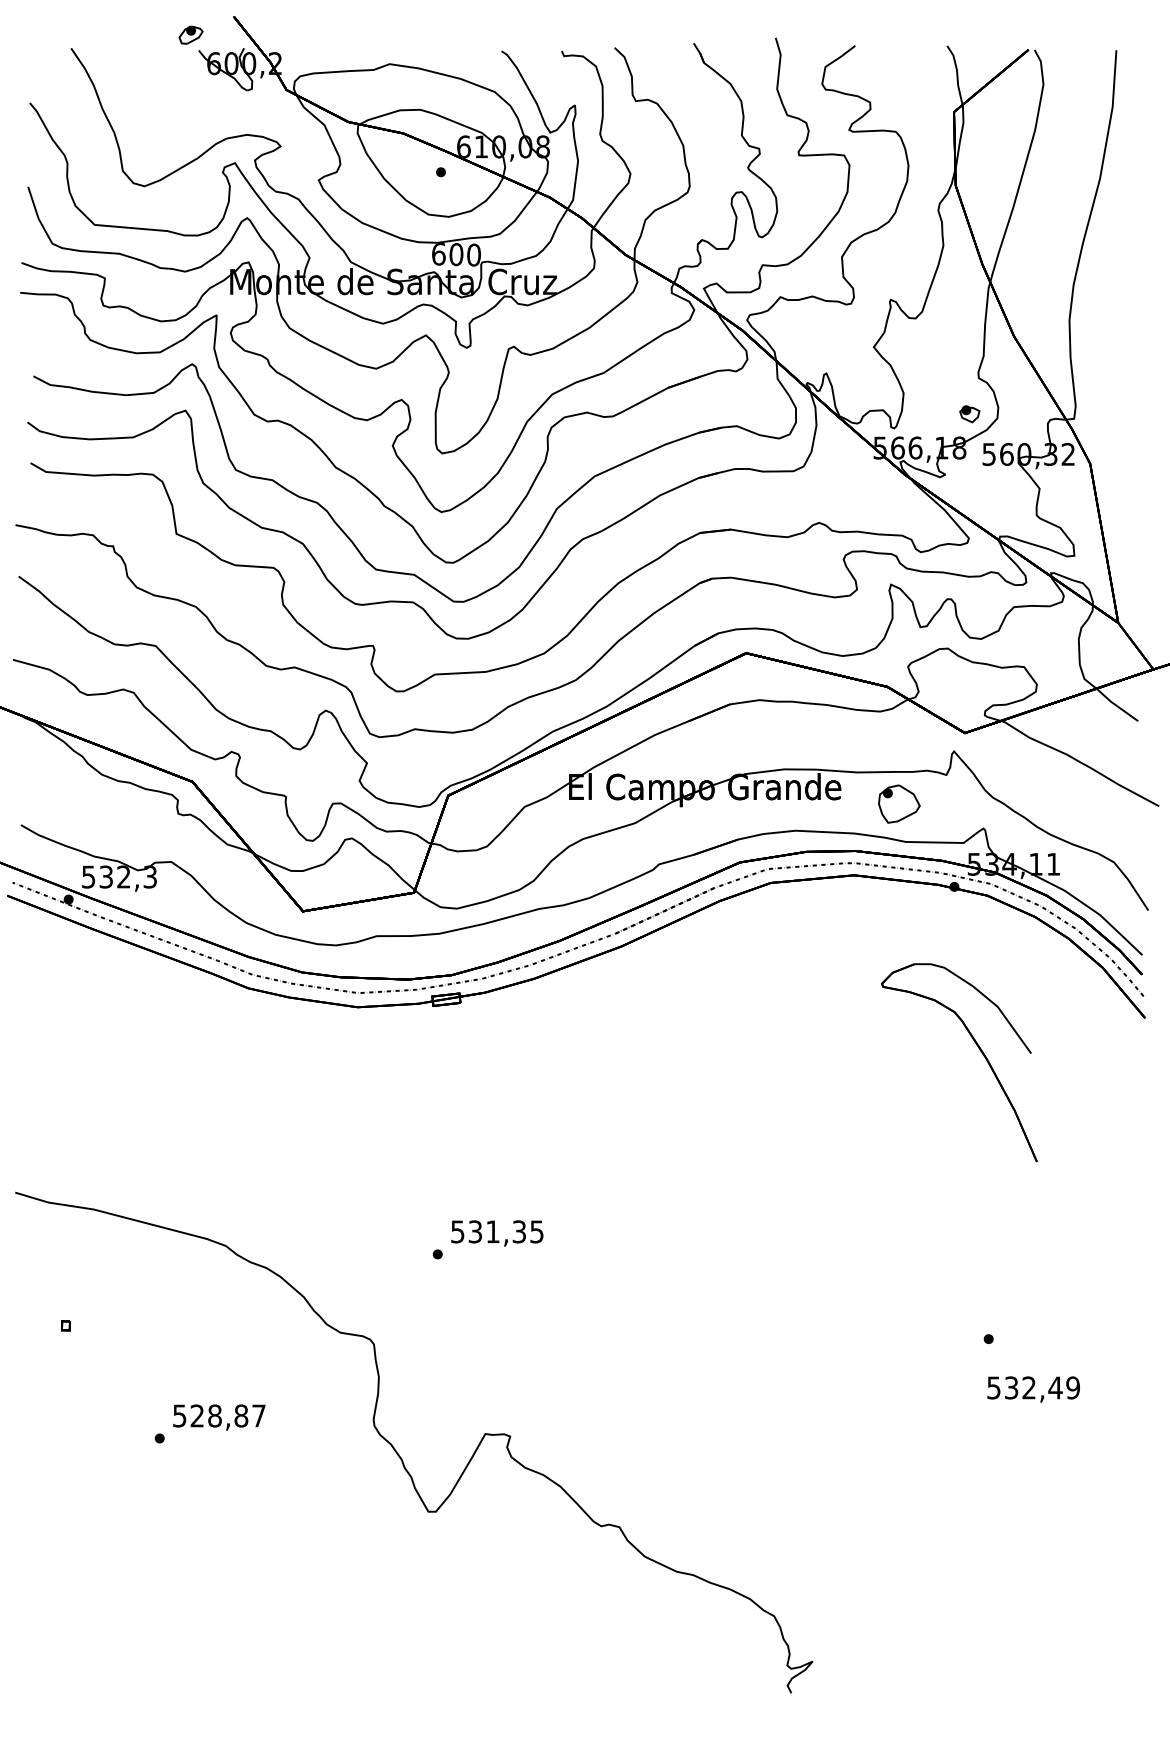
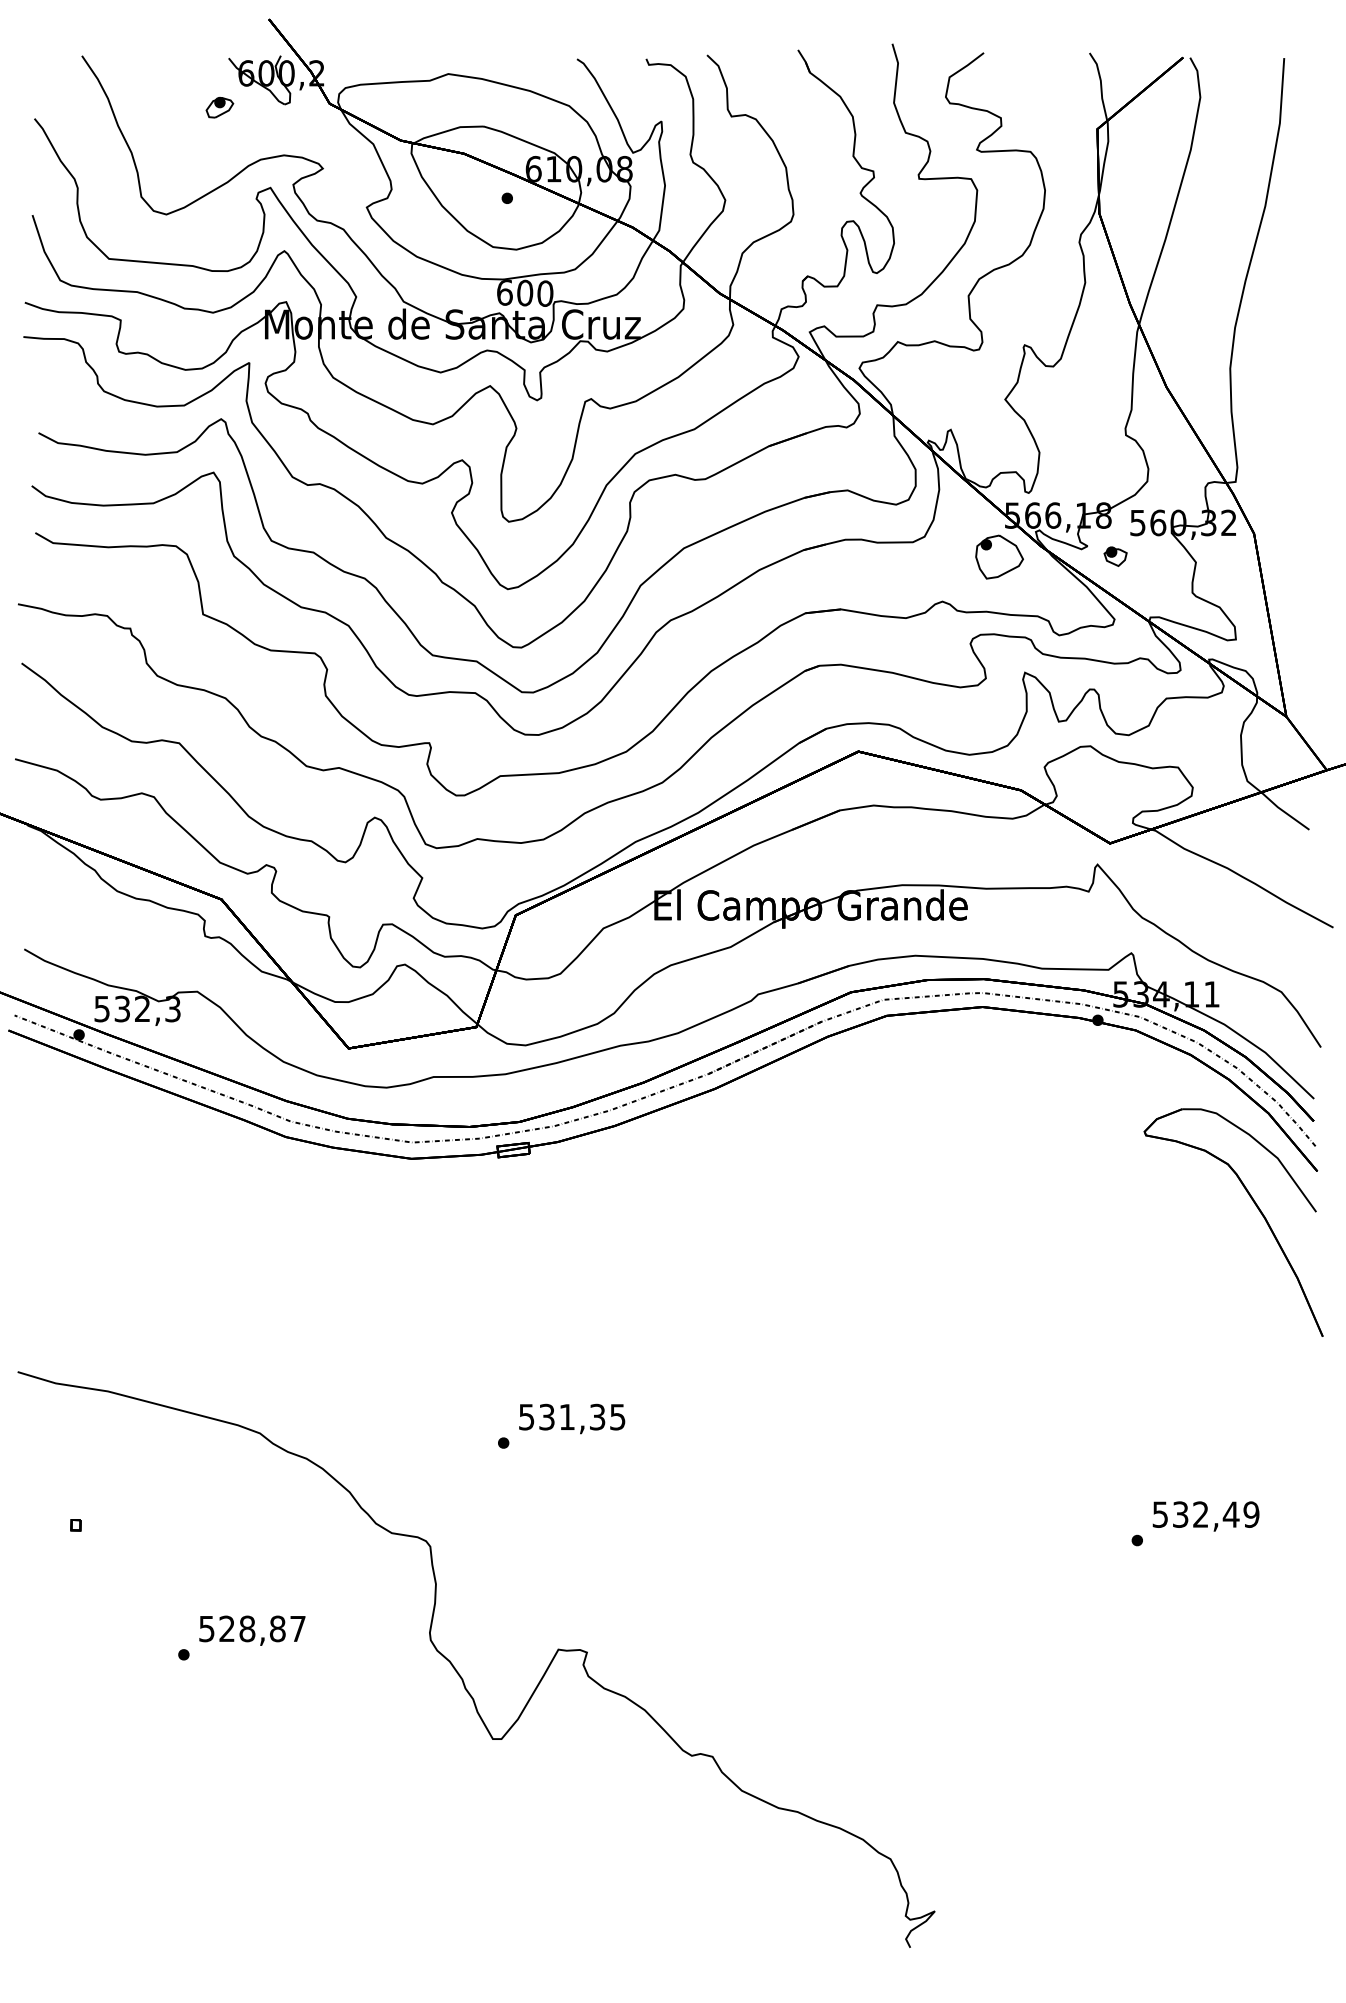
part: (190, 35) -> (219, 107), moved
part: (969, 414) -> (1115, 556), moved
part: (899, 803) -> (999, 556), moved
part: (979, 1049) -> (1256, 1207), moved
text: (1033, 1389) -> (1205, 1516), moved

